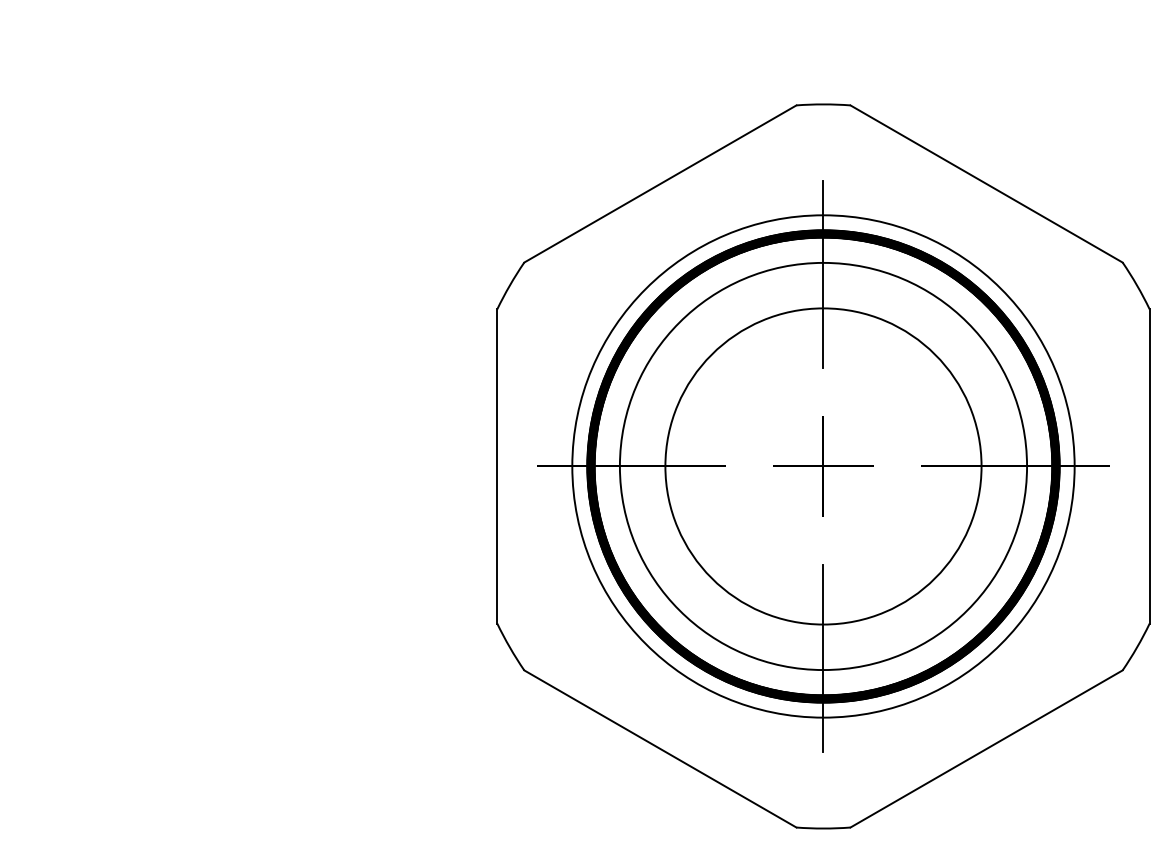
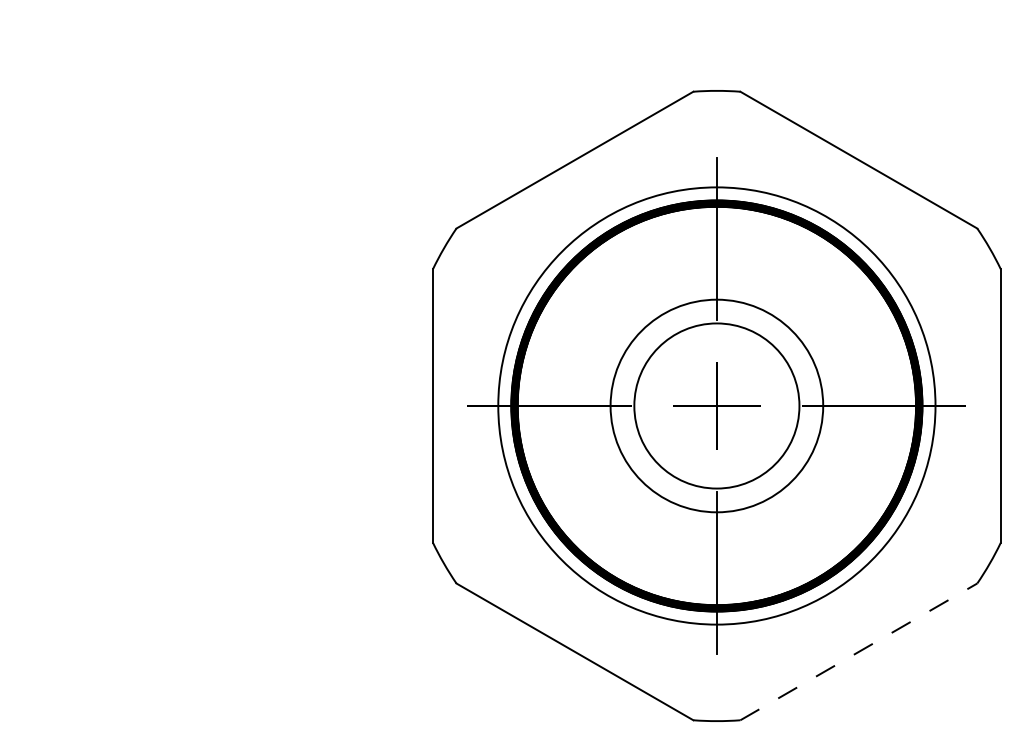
circle: (823, 466) -> (716, 406), size x0.6
circle: (823, 466) -> (716, 406), size x0.6
line: (987, 748) -> (859, 651), solid -> dashed

